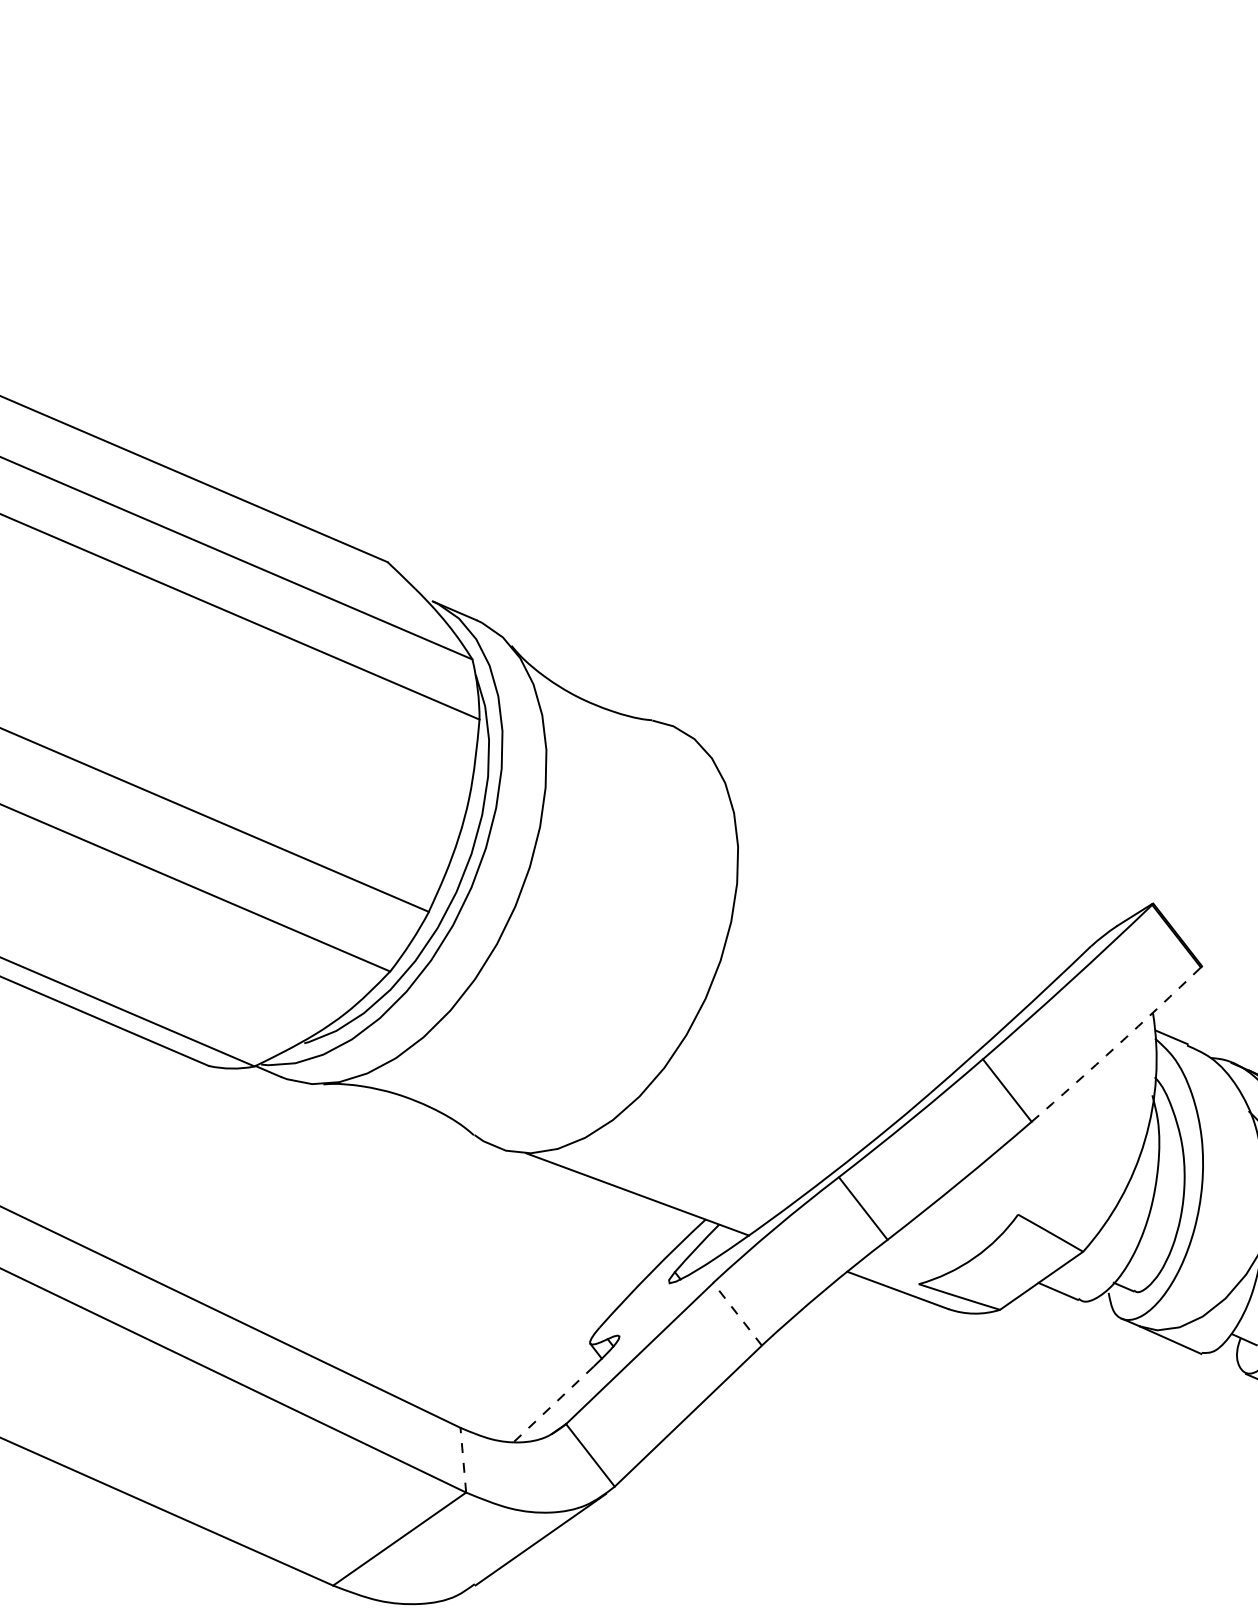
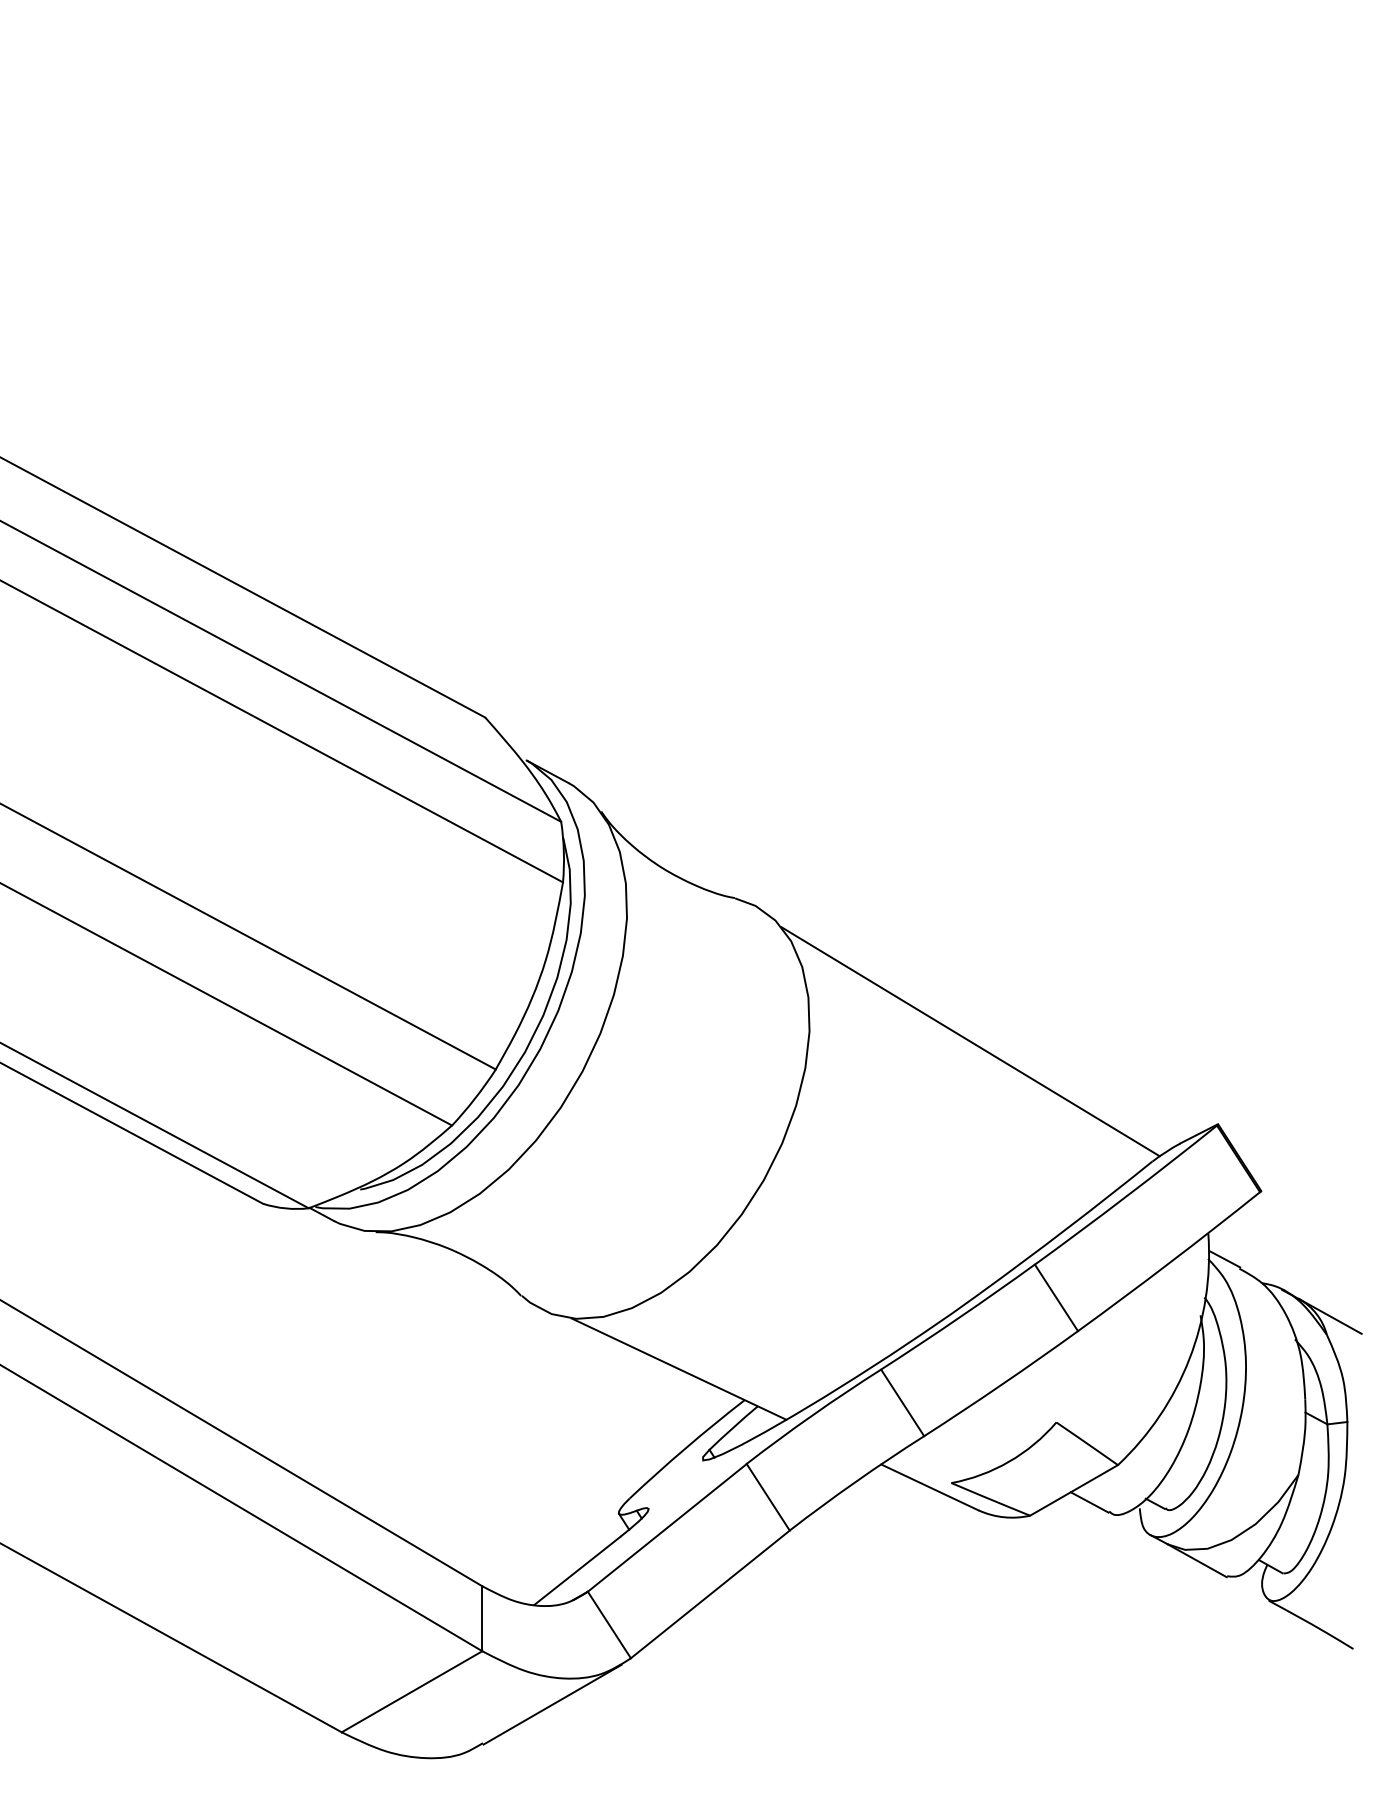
line: (899, 842) -> (970, 1041), added
arc: (1116, 1045) -> (1169, 1262), dashed -> solid
line: (737, 1314) -> (768, 1497), dashed -> solid
line: (553, 1403) -> (577, 1570), dashed -> solid
line: (463, 1459) -> (482, 1618), dashed -> solid

